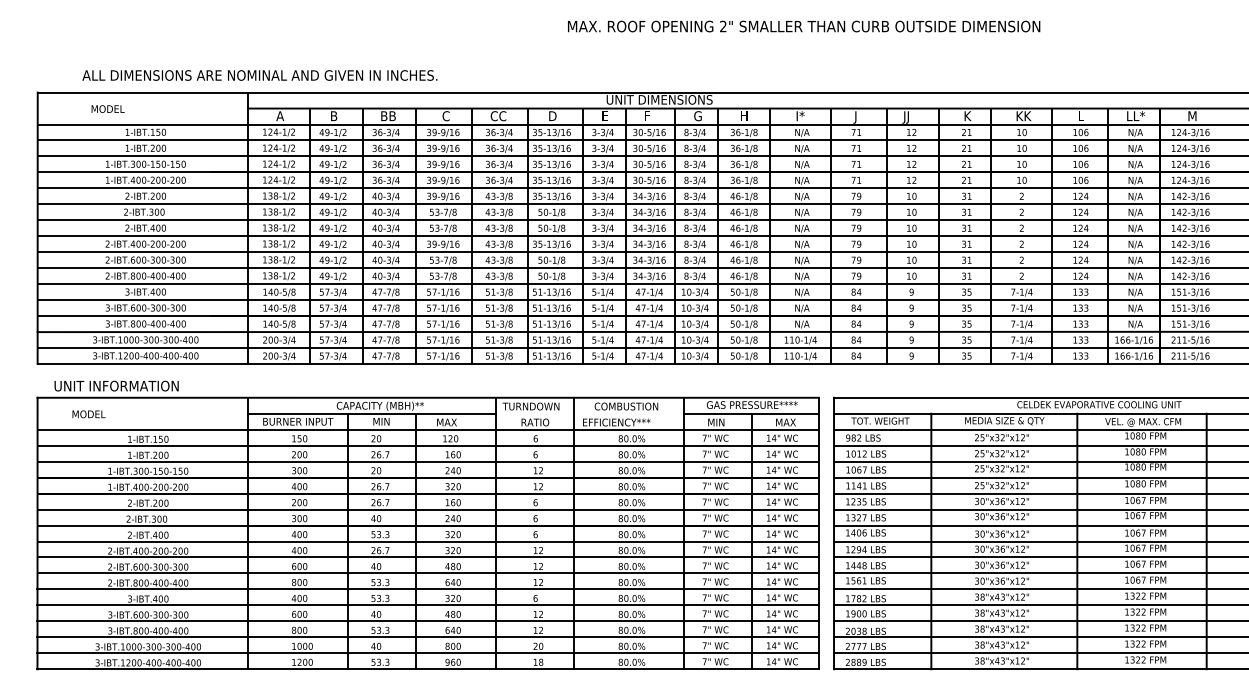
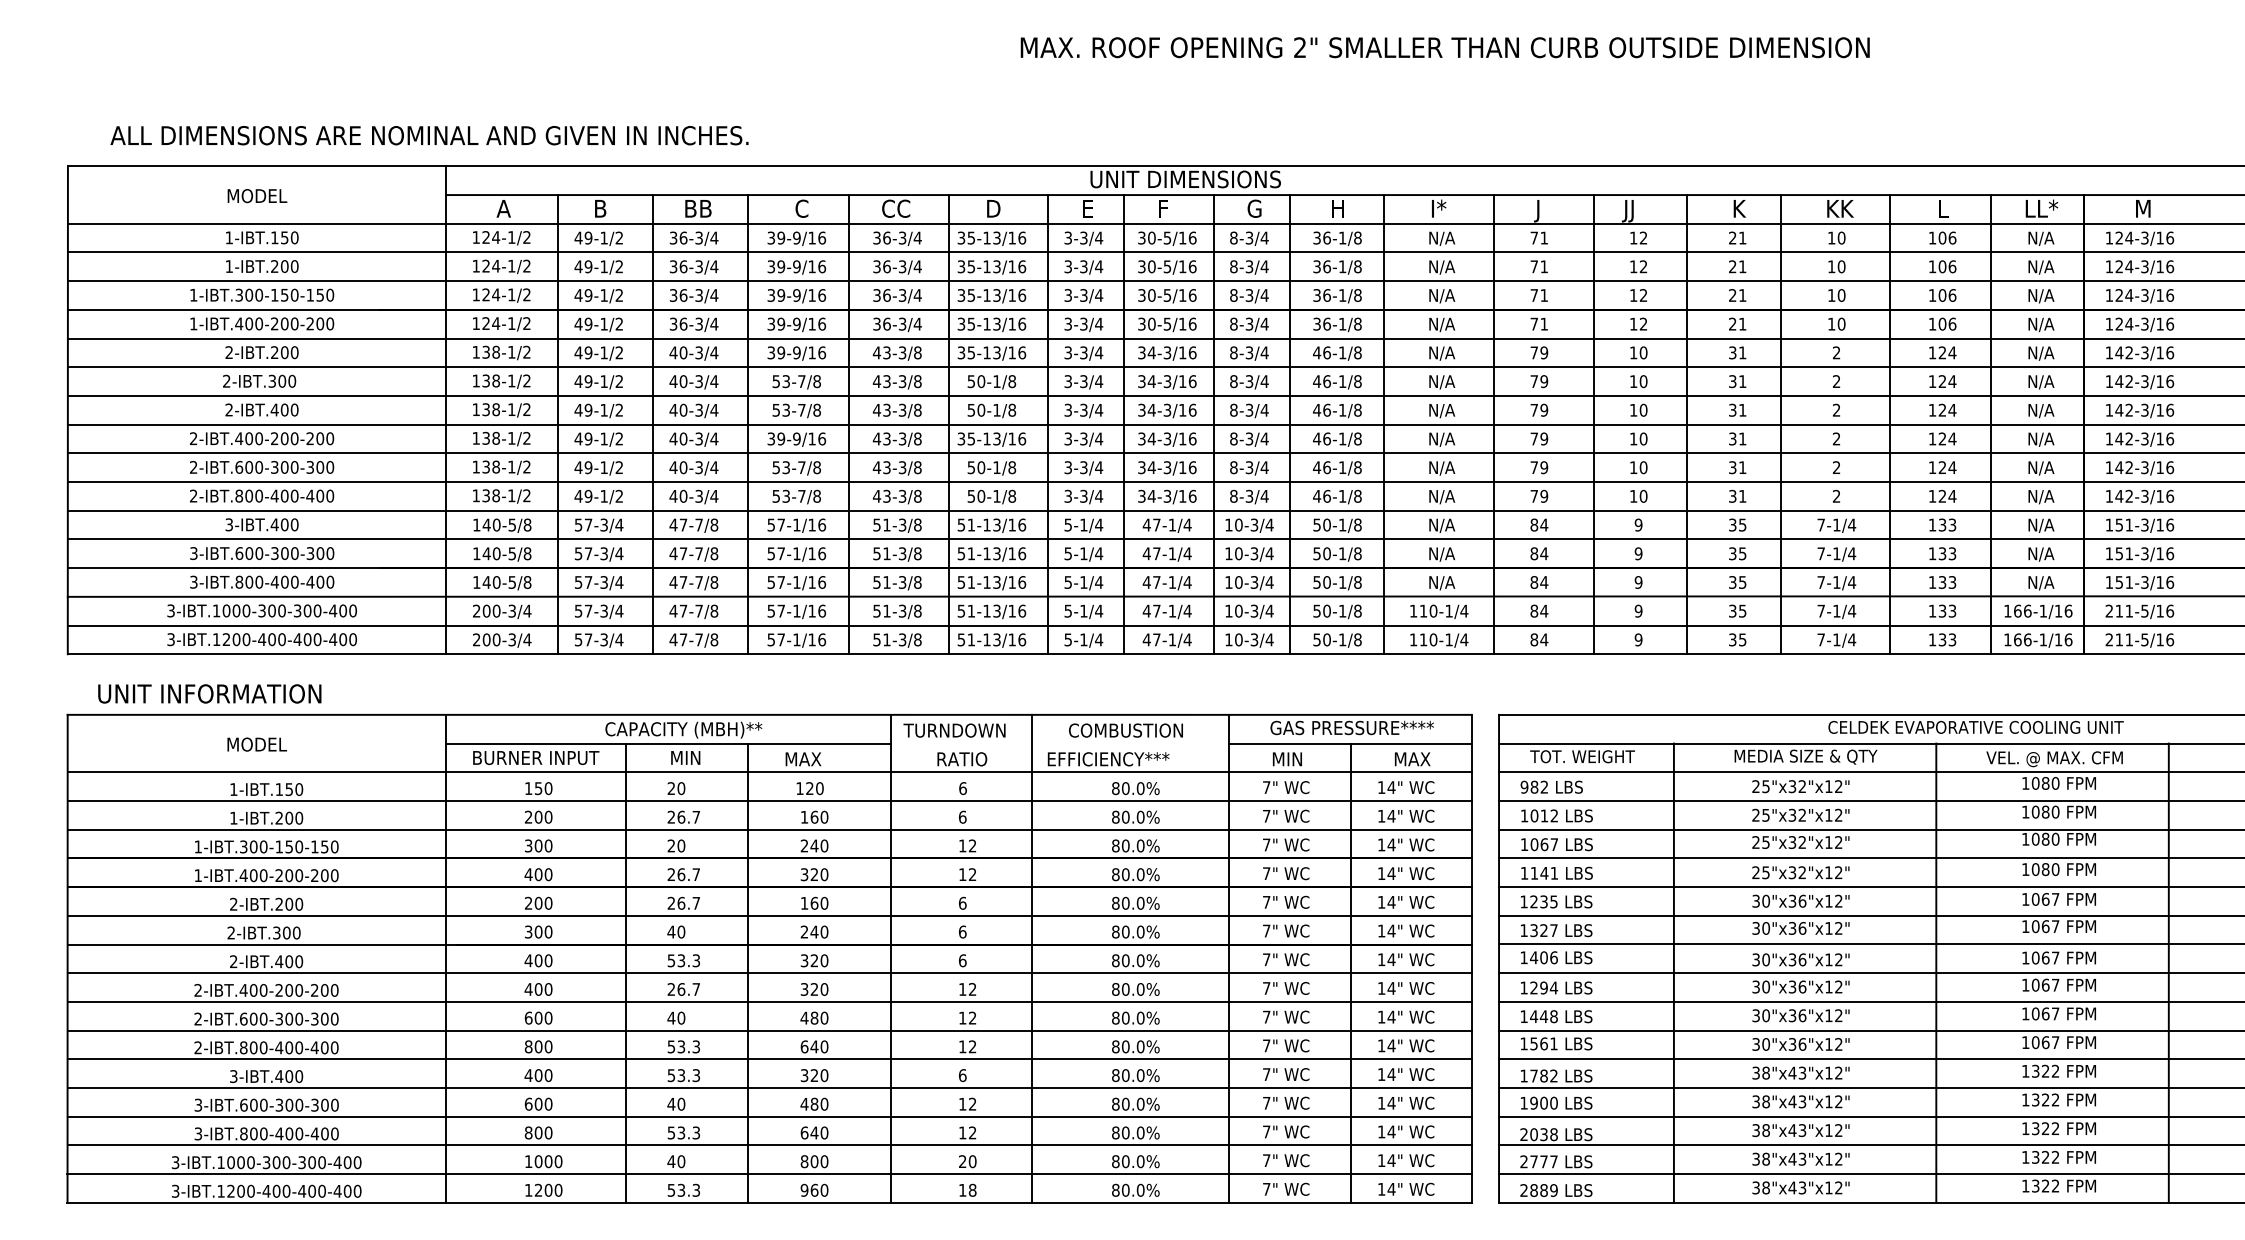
text: (259, 75) -> (428, 135), moved
text: (107, 108) -> (256, 194), moved
text: (88, 414) -> (256, 744), moved

